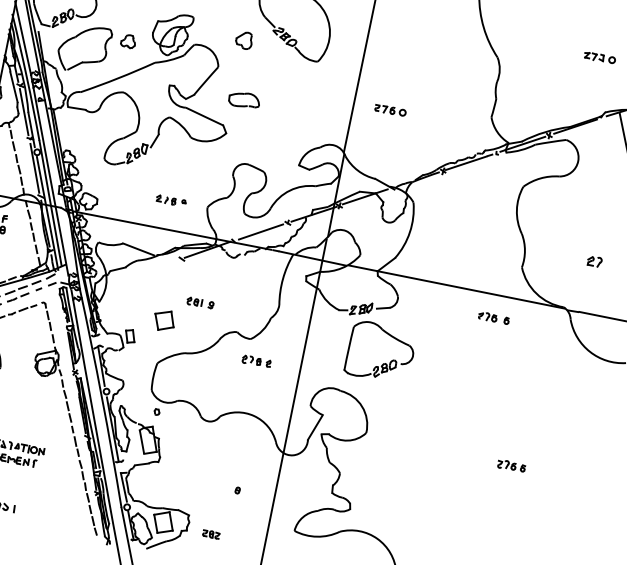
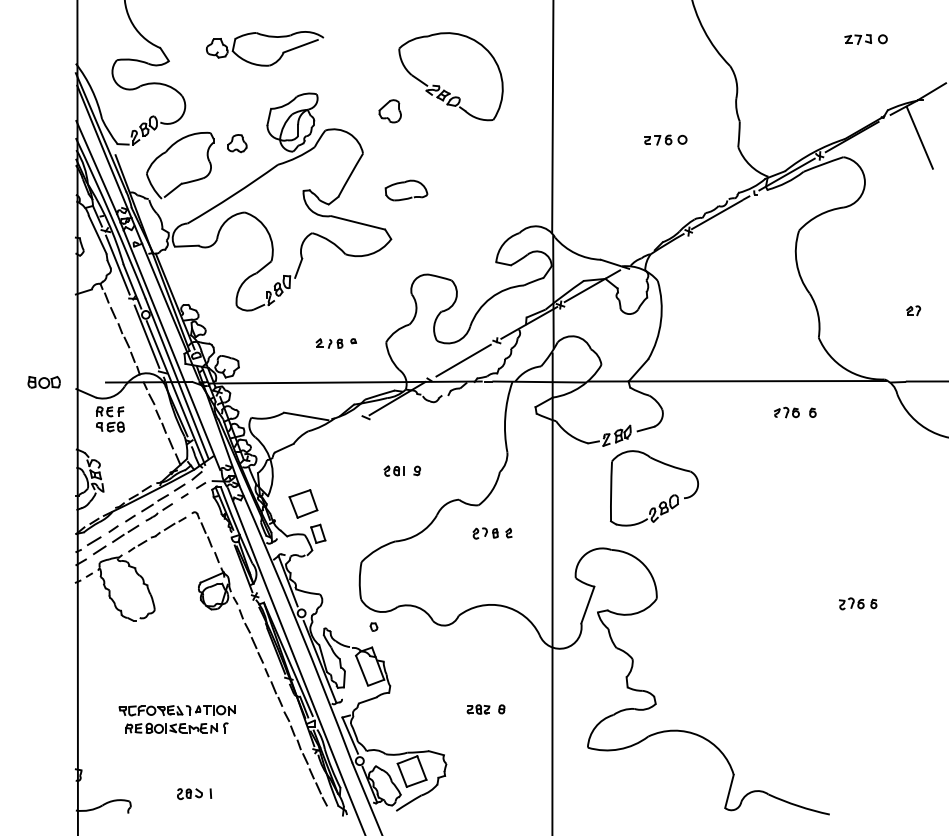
part: (390, 110) -> (665, 139), moved
part: (594, 261) -> (913, 310), size x0.71
part: (164, 320) -> (303, 503), moved
part: (211, 534) -> (478, 709), moved

